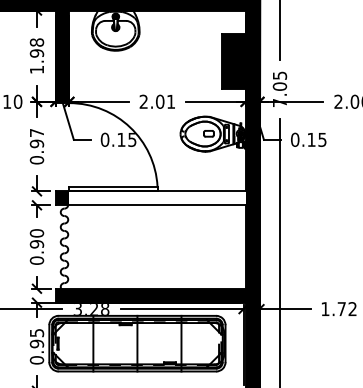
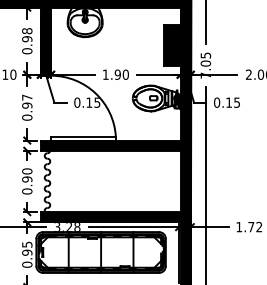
text: (37, 70) -> (27, 51), 1.98 -> 0.98
text: (157, 101) -> (115, 74), 2.01 -> 1.90
fill: (157, 198) -> (115, 145), added

